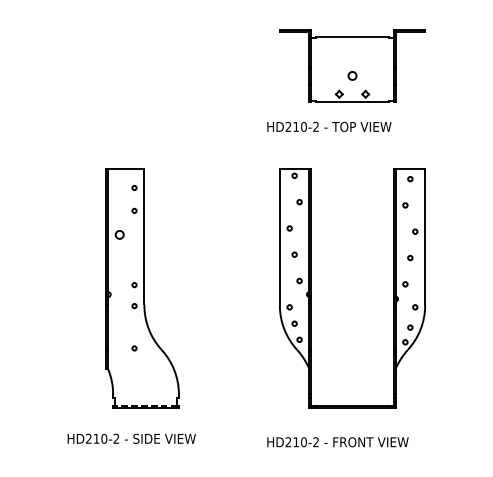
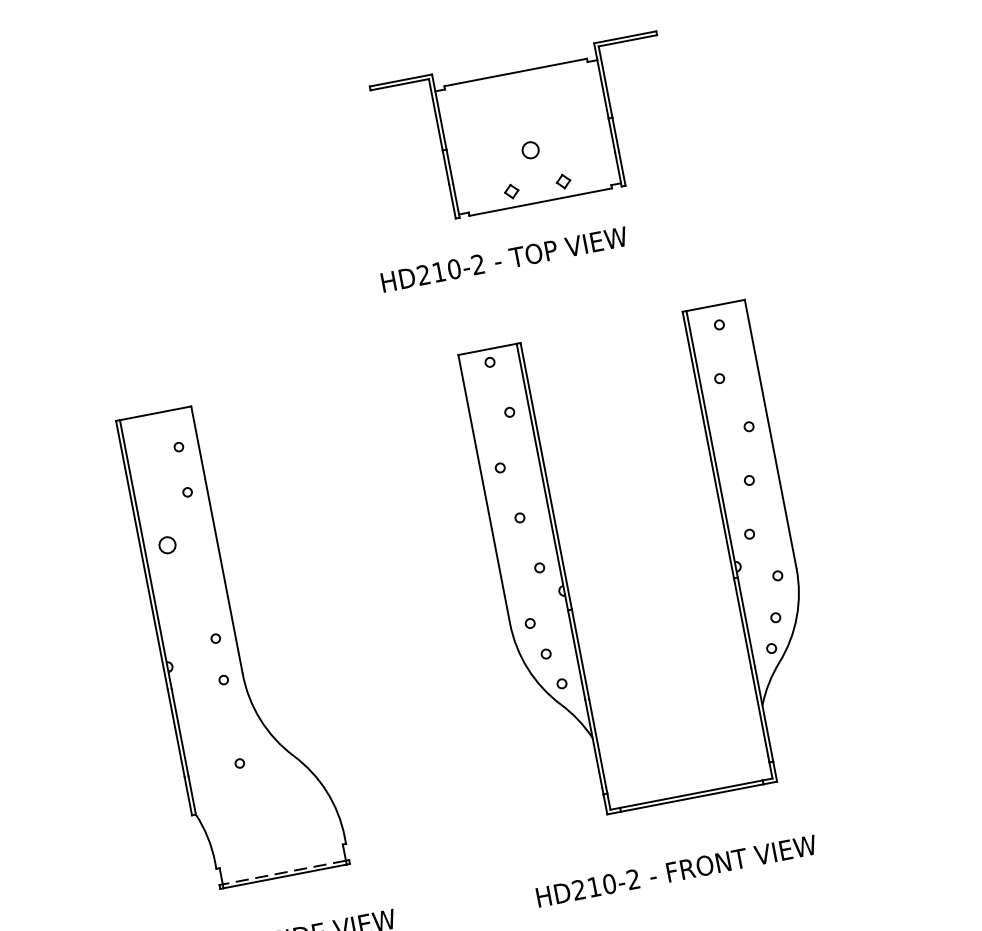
part: (346, 80) -> (520, 161), moved

